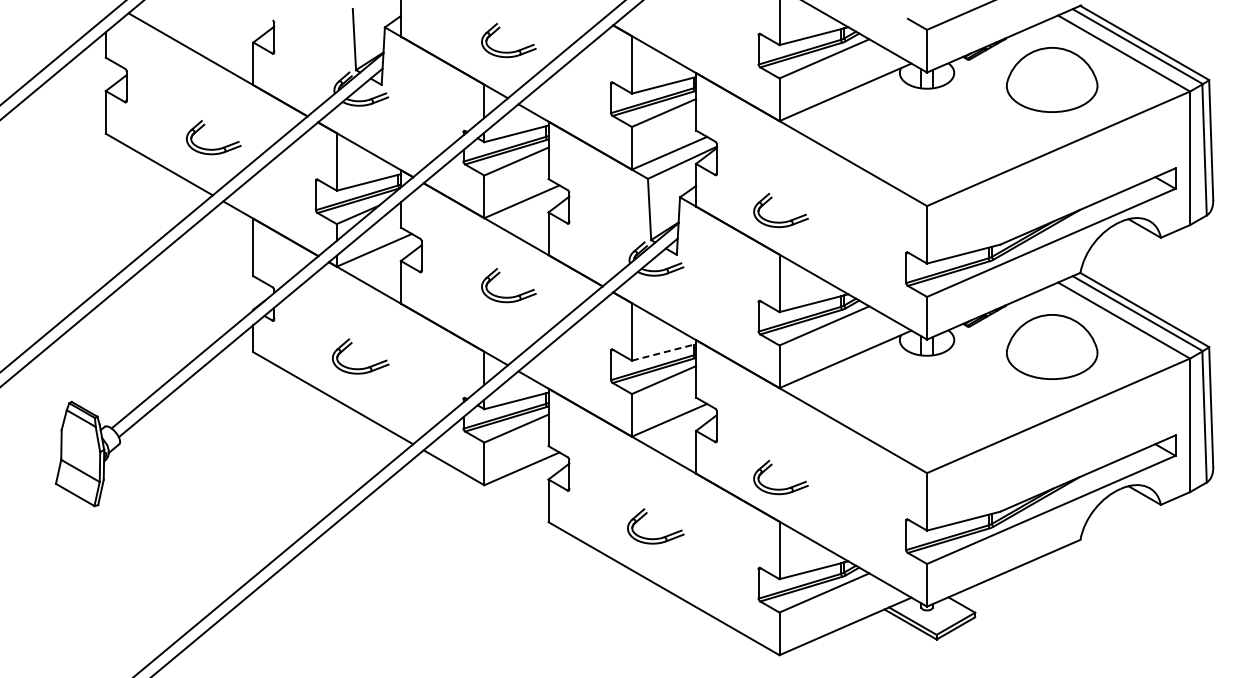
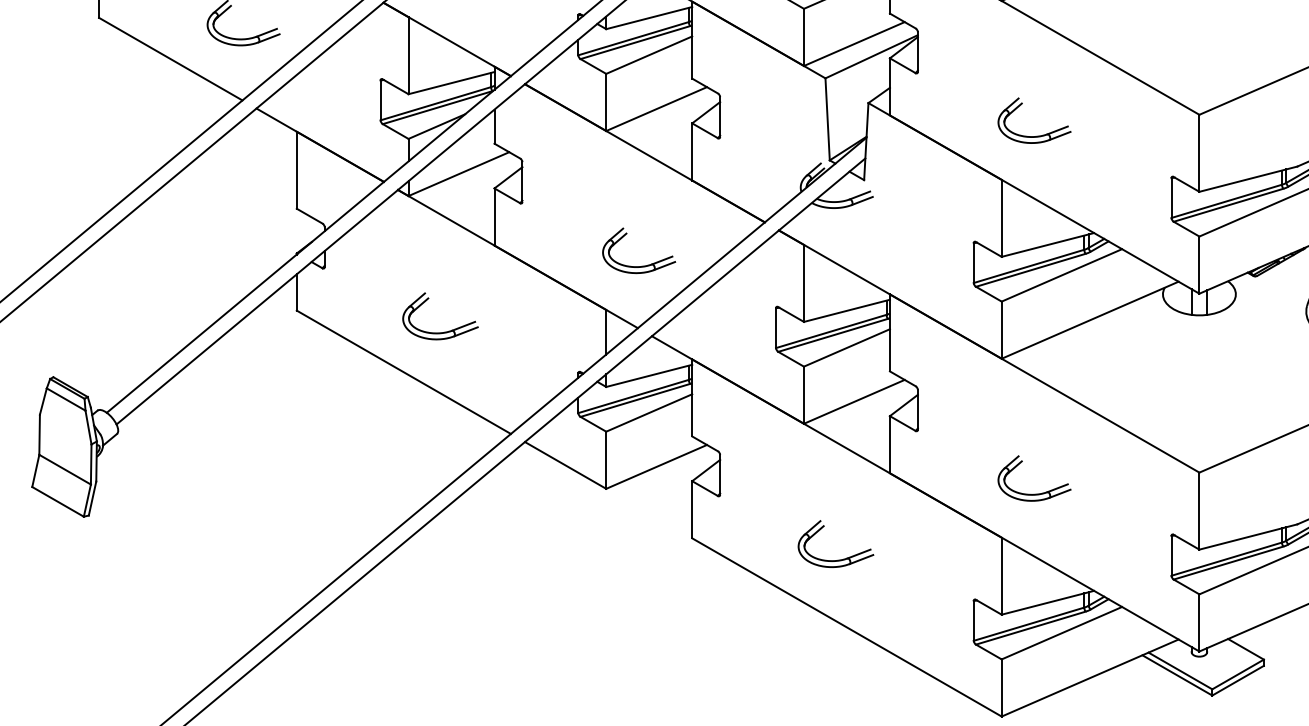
part: (780, 221) -> (1033, 135), moved
part: (508, 296) -> (638, 265), moved
line: (664, 352) -> (847, 310), dashed -> solid
part: (780, 488) -> (1033, 493), moved

